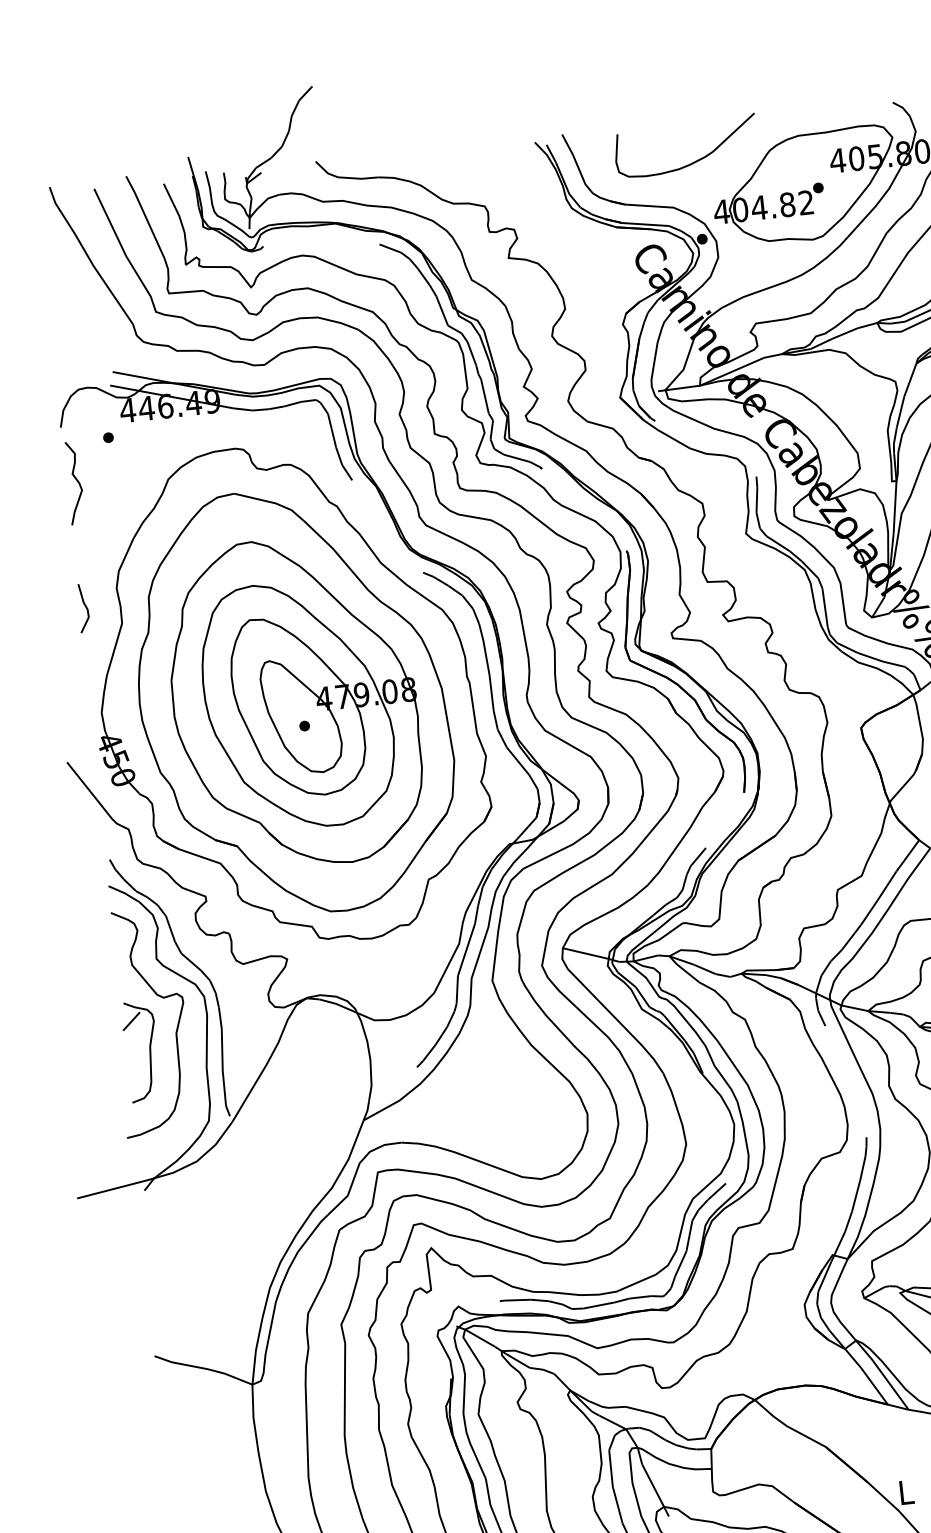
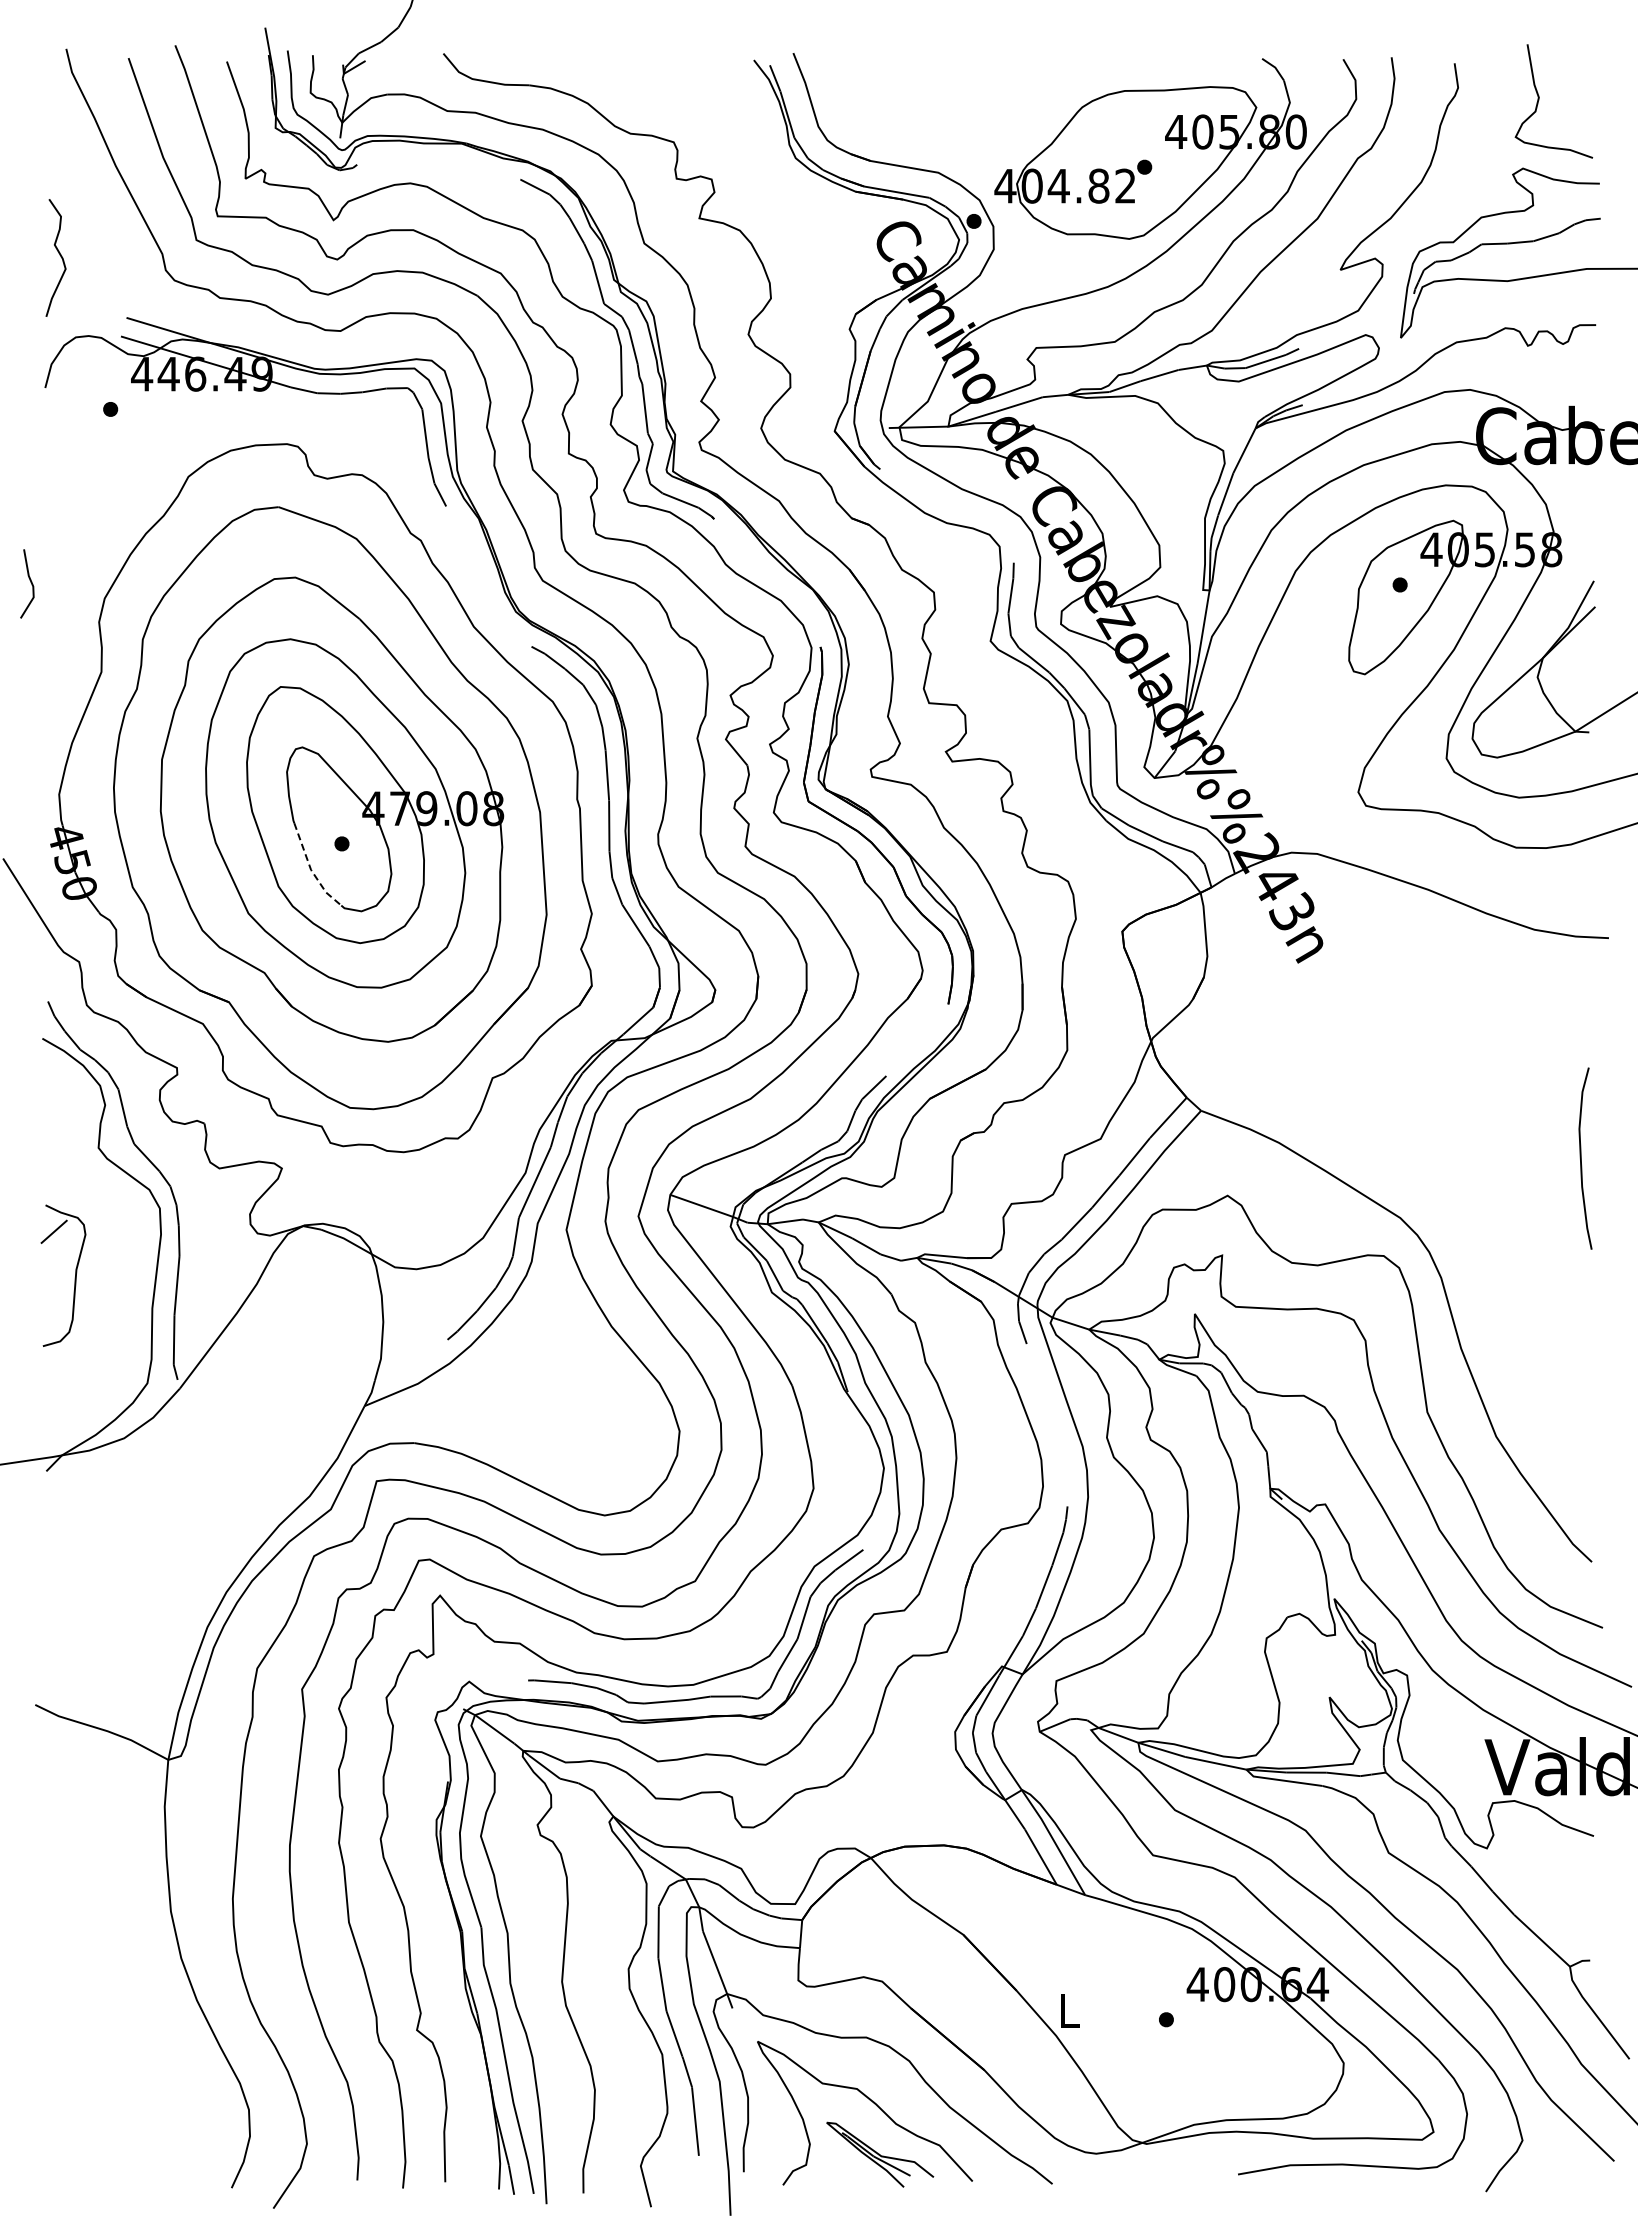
curve: (695, 160) -> (976, 110), removed
curve: (76, 481) -> (59, 255), moved
line: (85, 607) -> (30, 582), moved
line: (285, 746) -> (311, 869), solid -> dashed
curve: (160, 997) -> (98, 1202), removed

